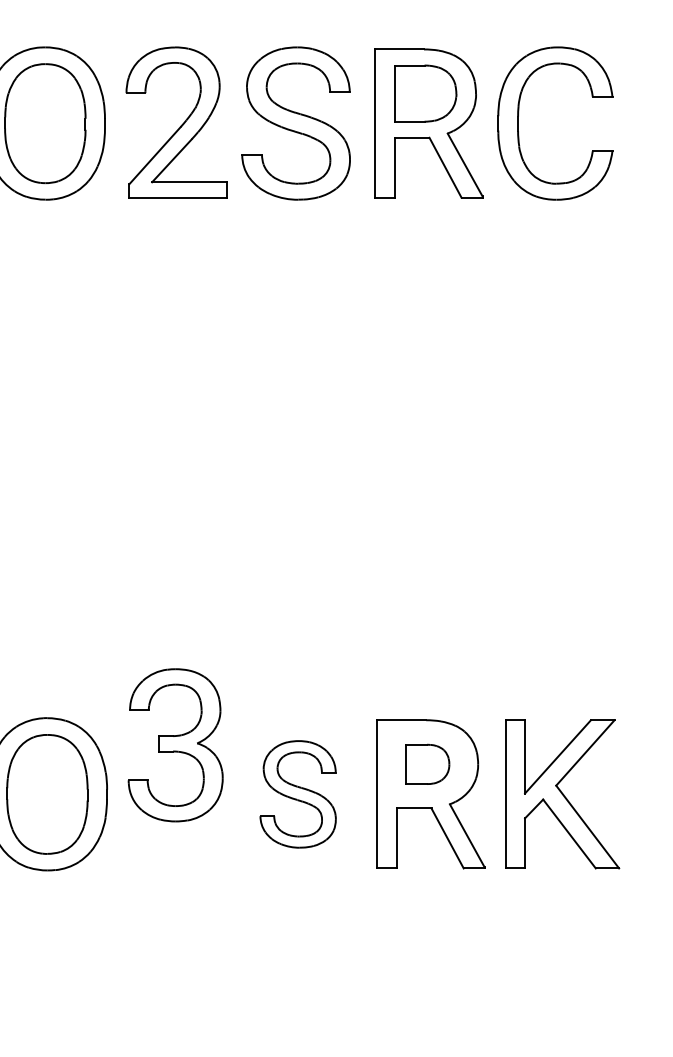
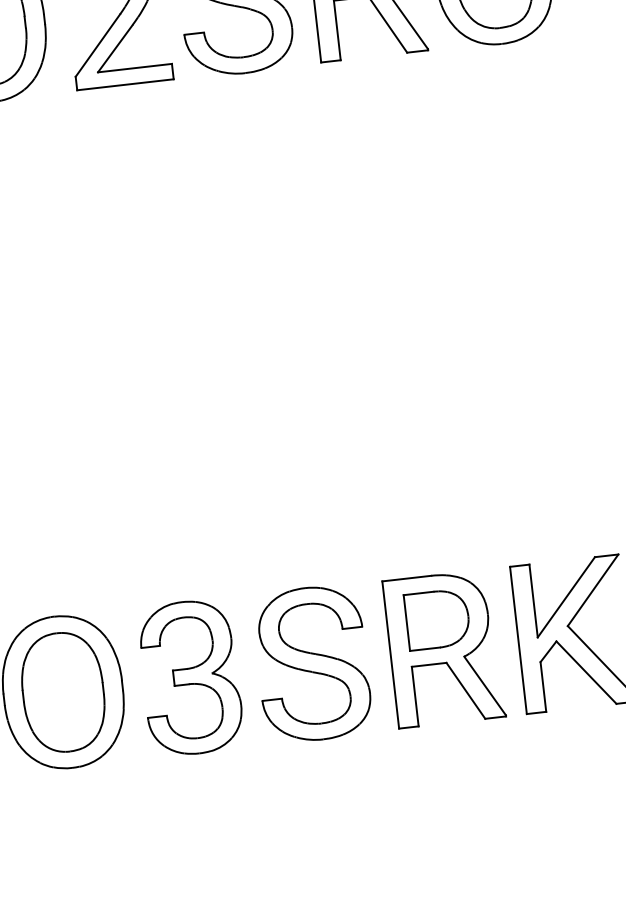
part: (175, 745) -> (190, 677), moved
part: (427, 764) -> (437, 619), size x1.43
part: (297, 794) -> (311, 664), size x1.43

